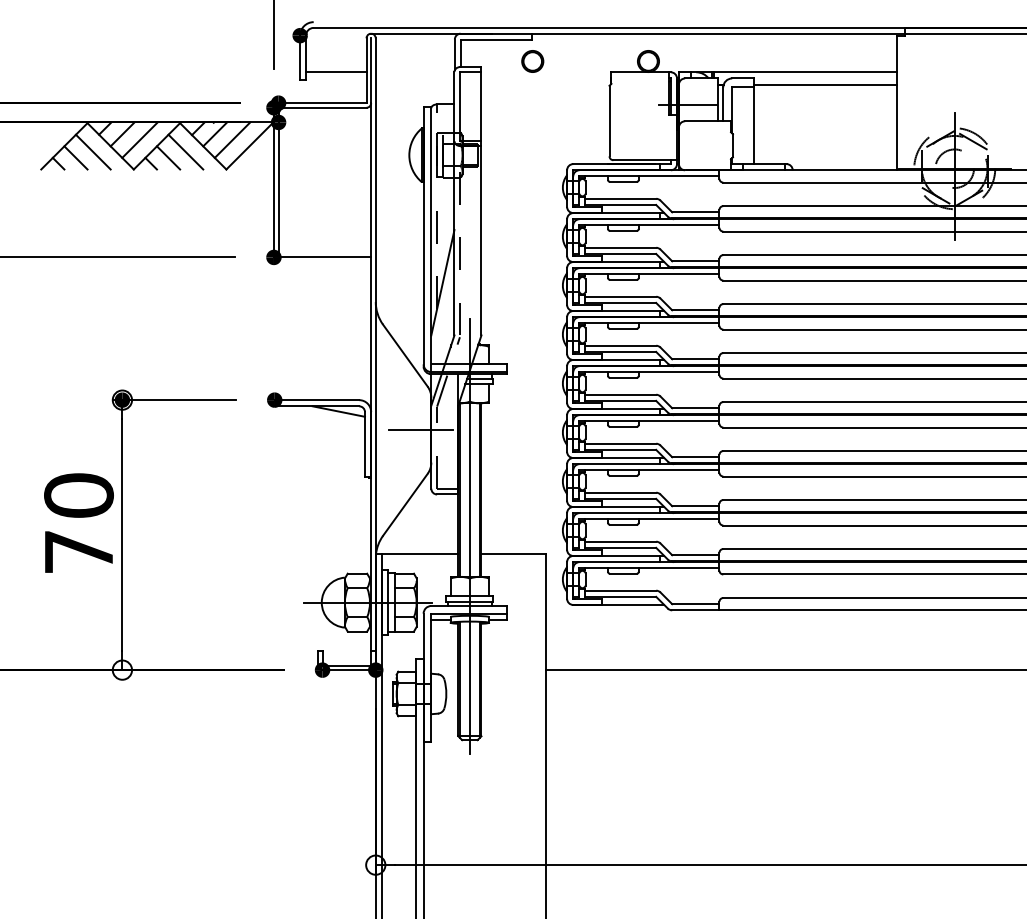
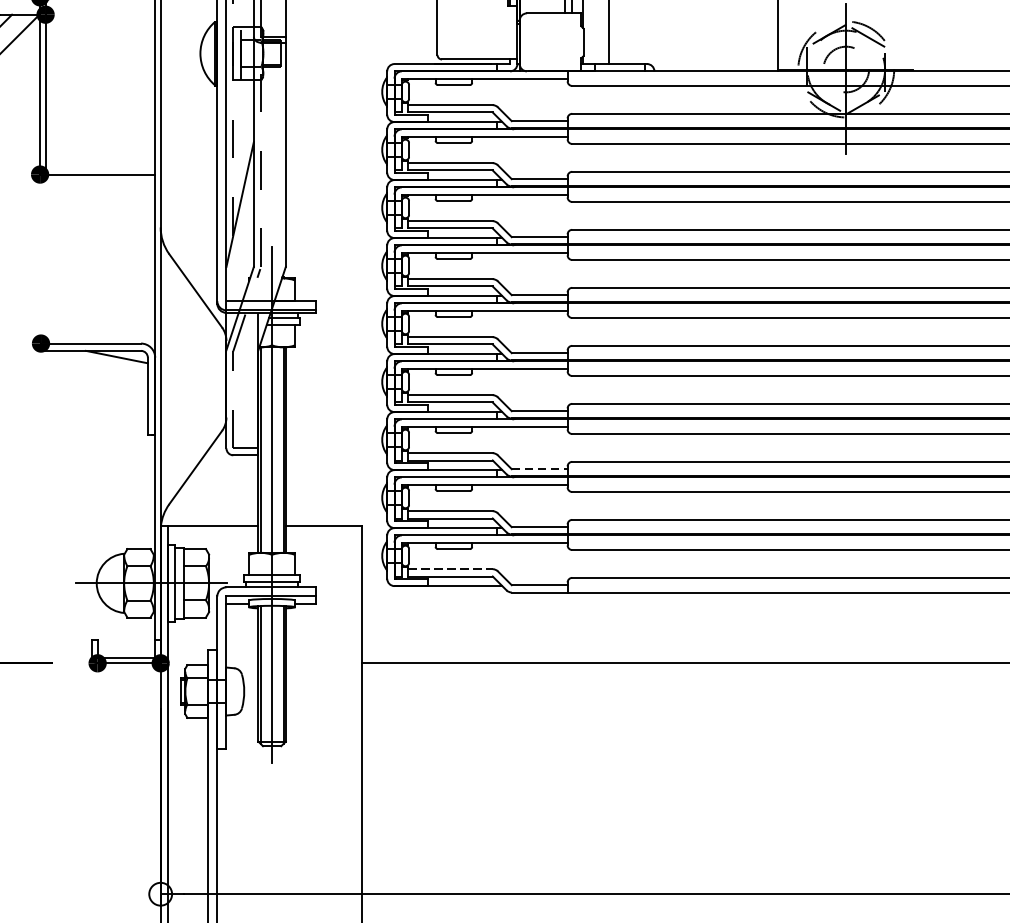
line: (420, 430) -> (213, 379), removed
line: (695, 506) -> (539, 469), solid -> dashed
line: (620, 590) -> (450, 568), solid -> dashed

